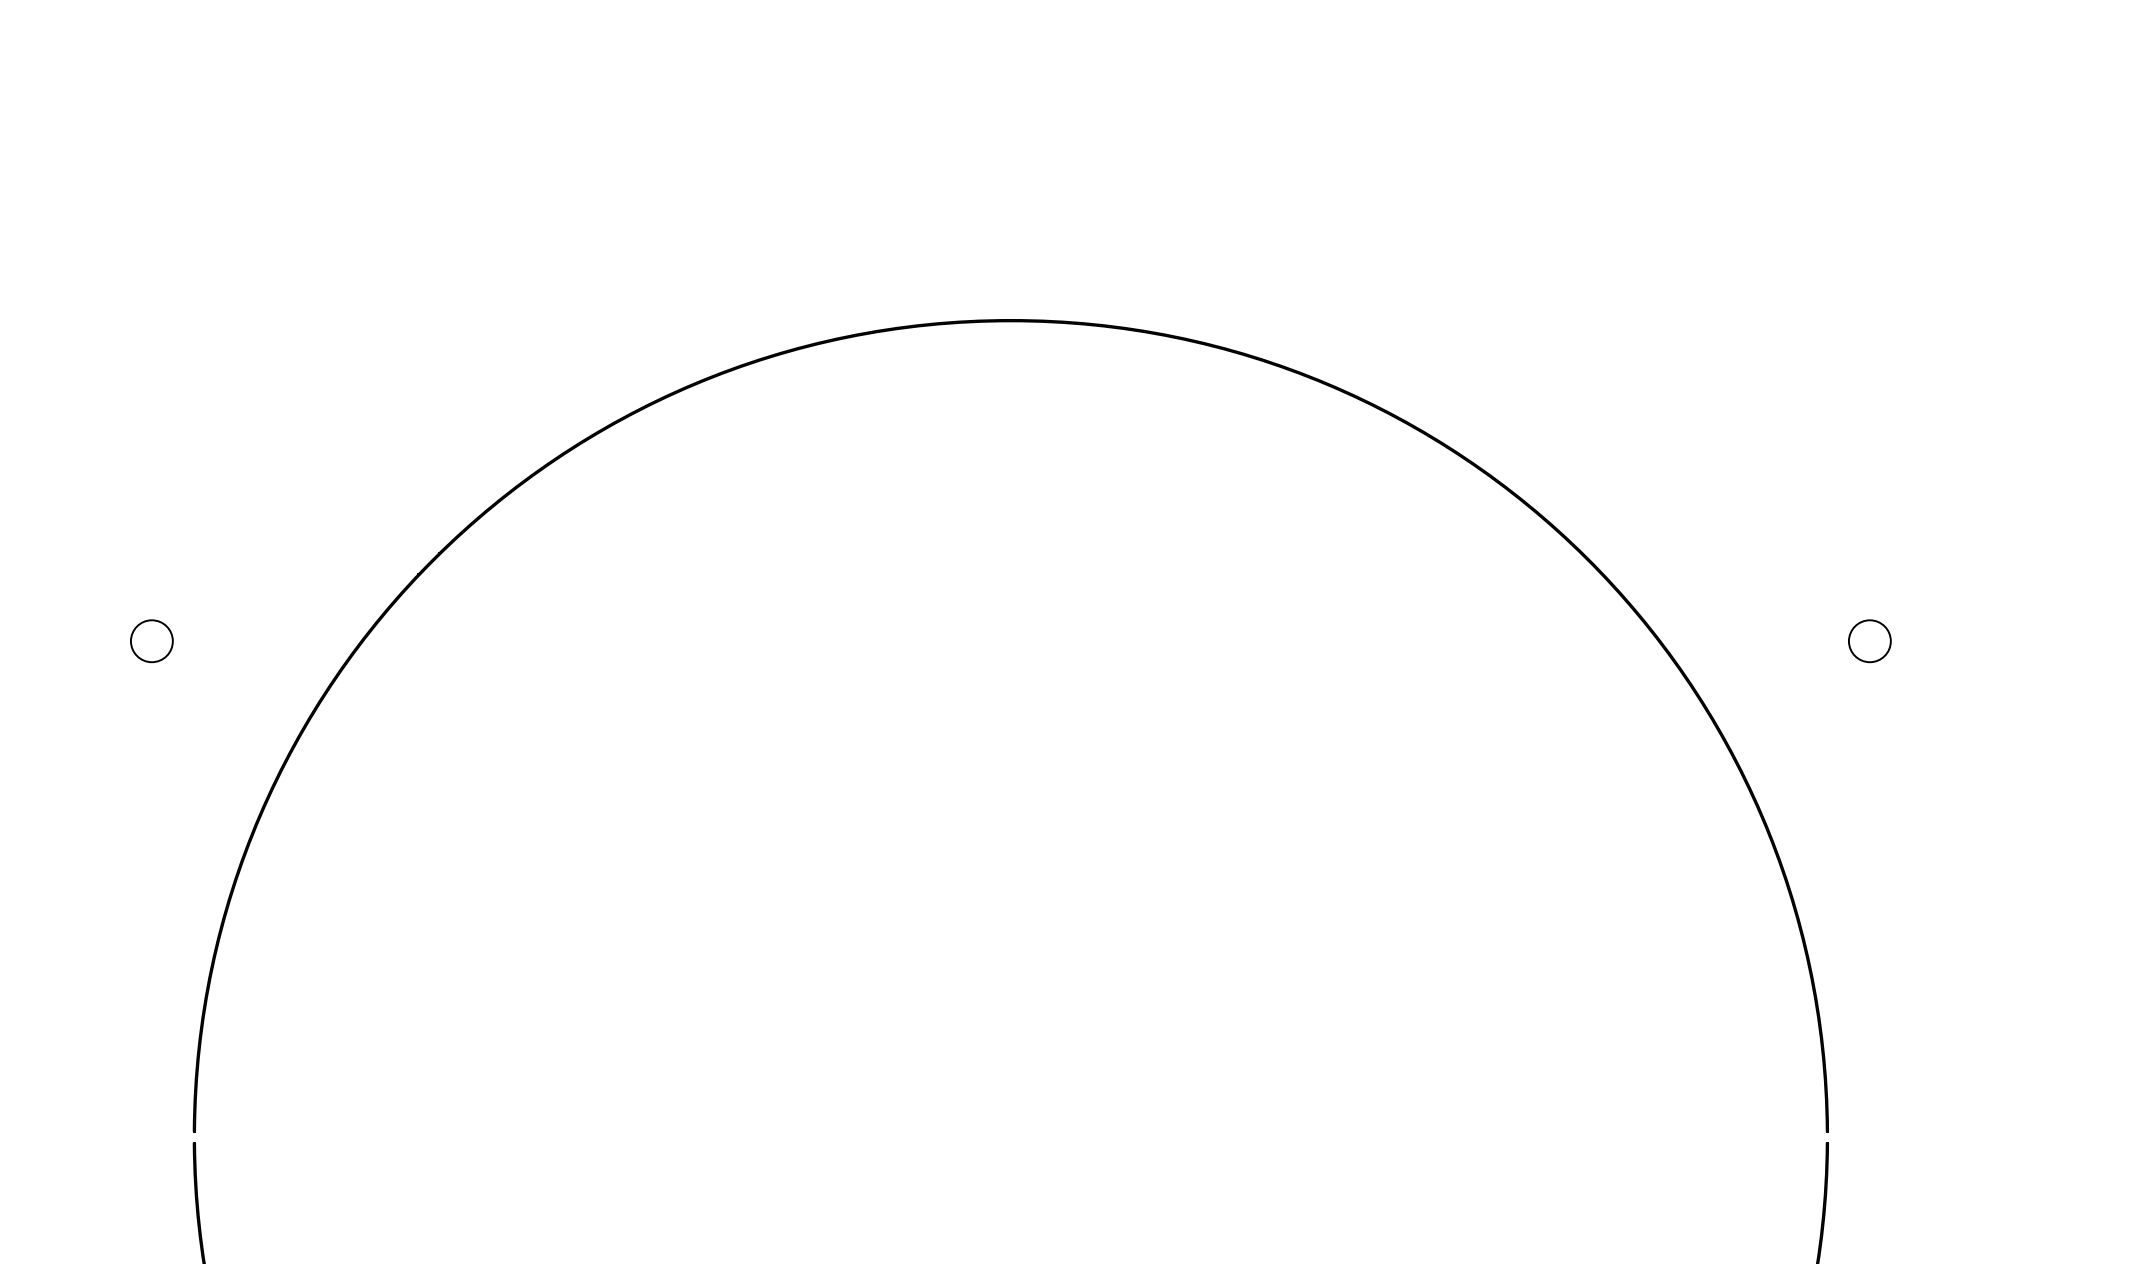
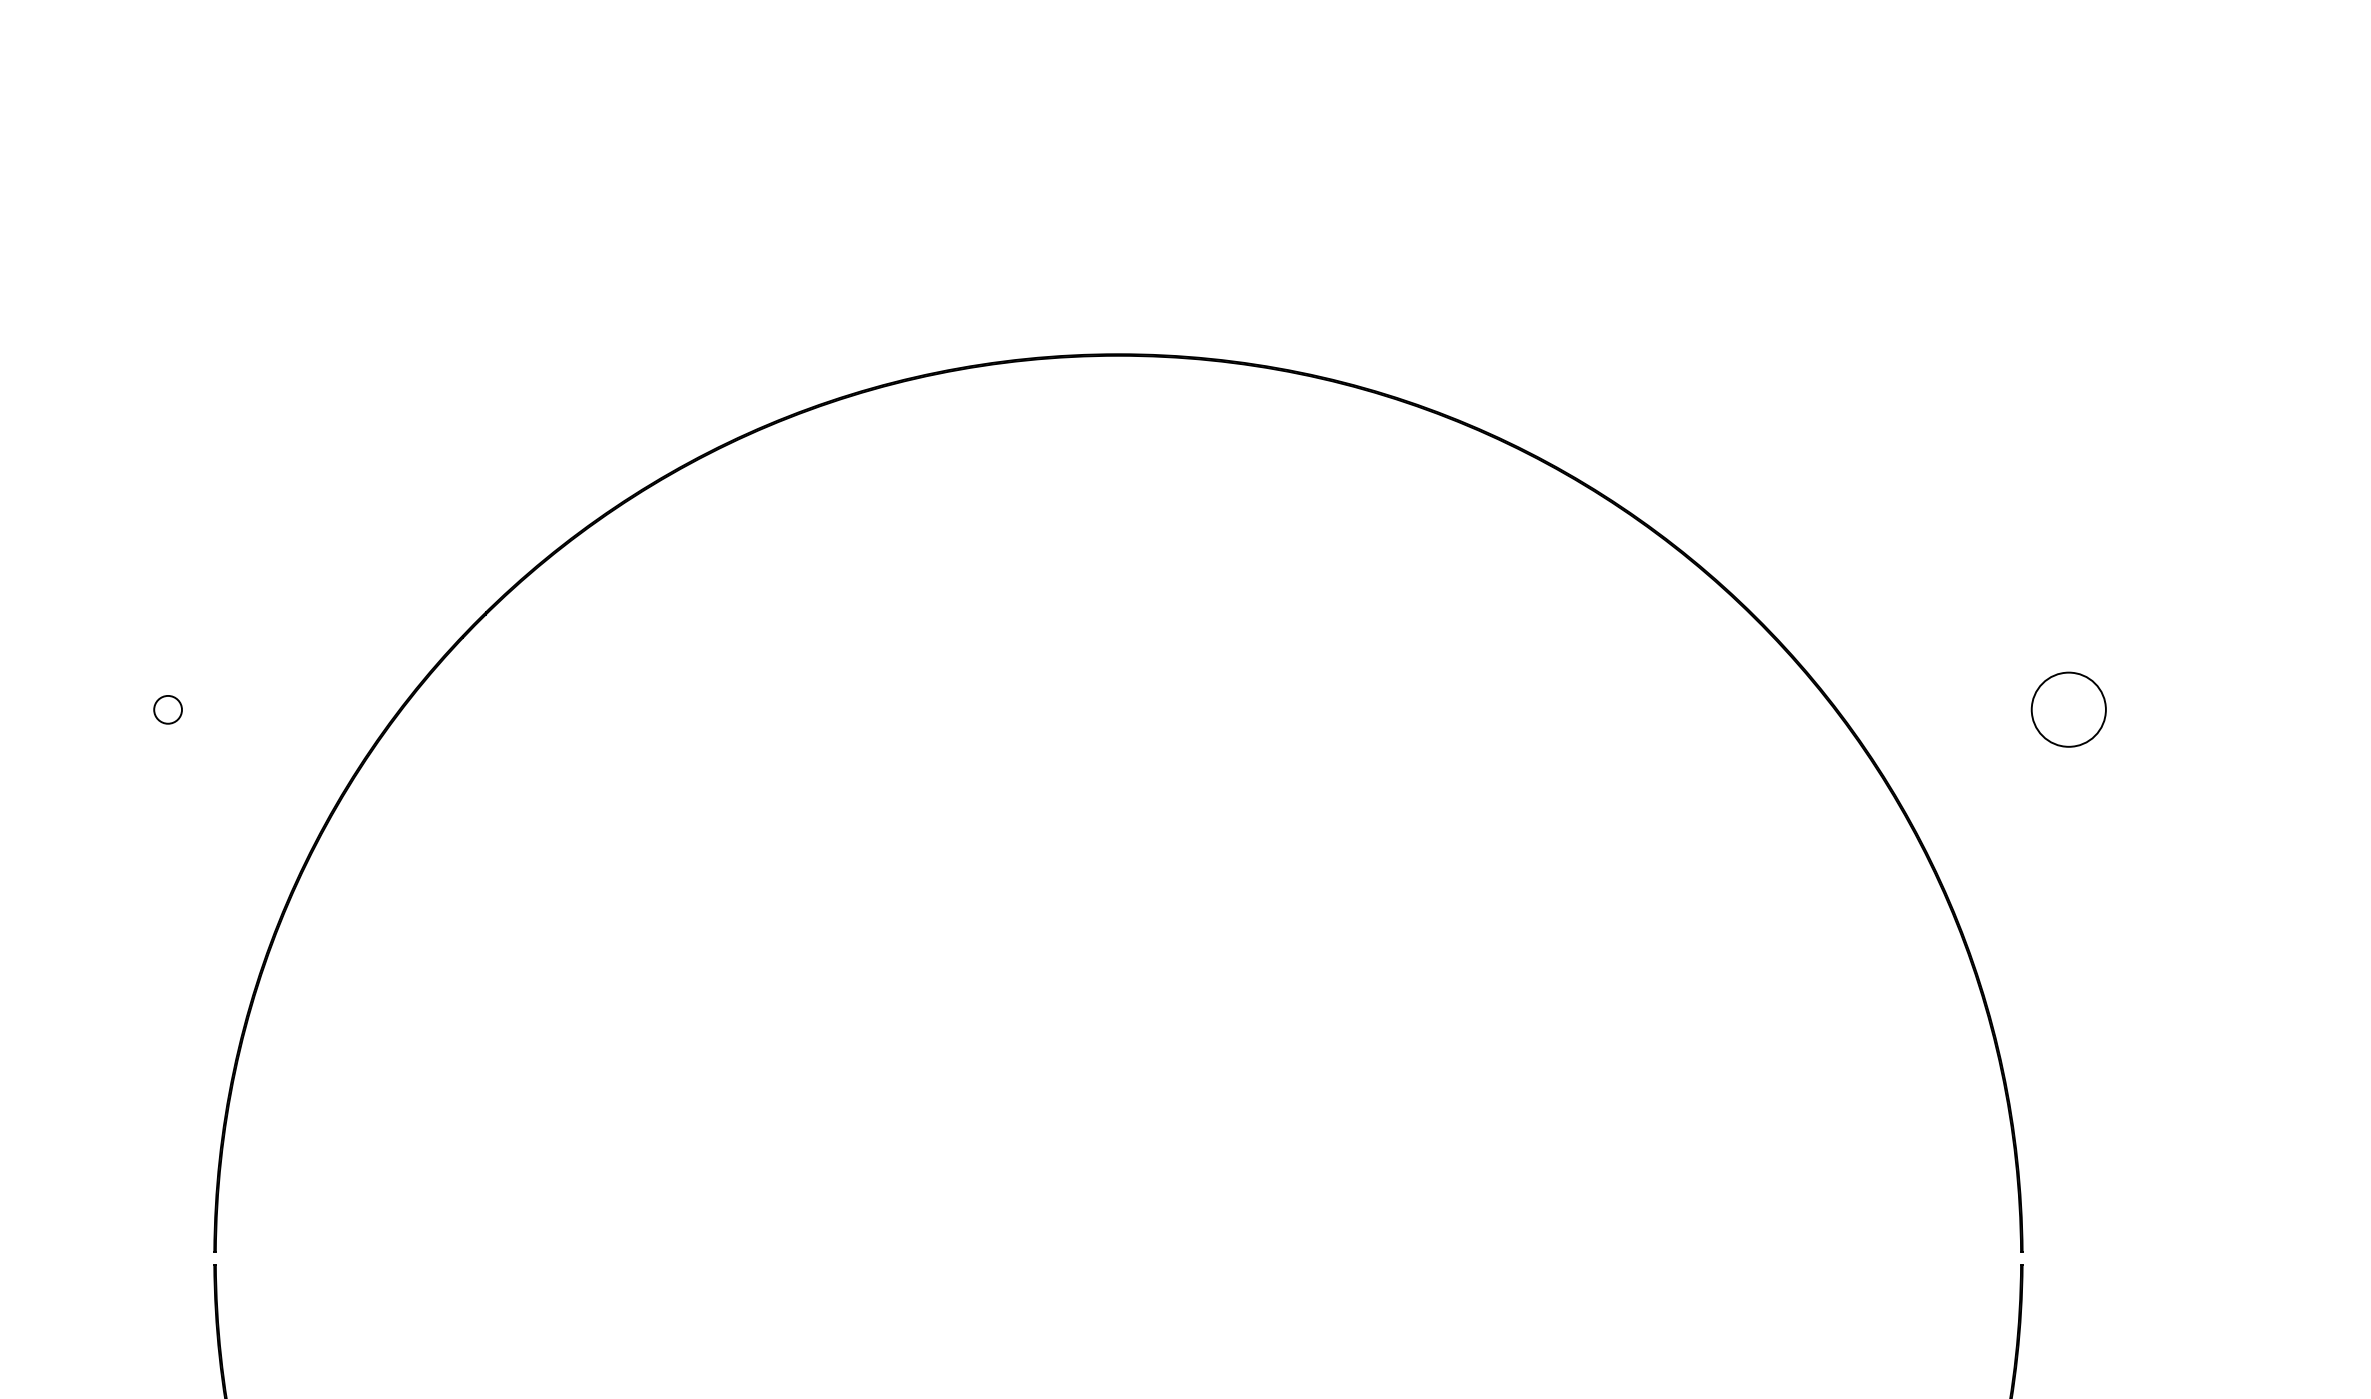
circle: (151, 641) -> (167, 710), size x0.6
circle: (1869, 641) -> (2068, 710), size x1.6

